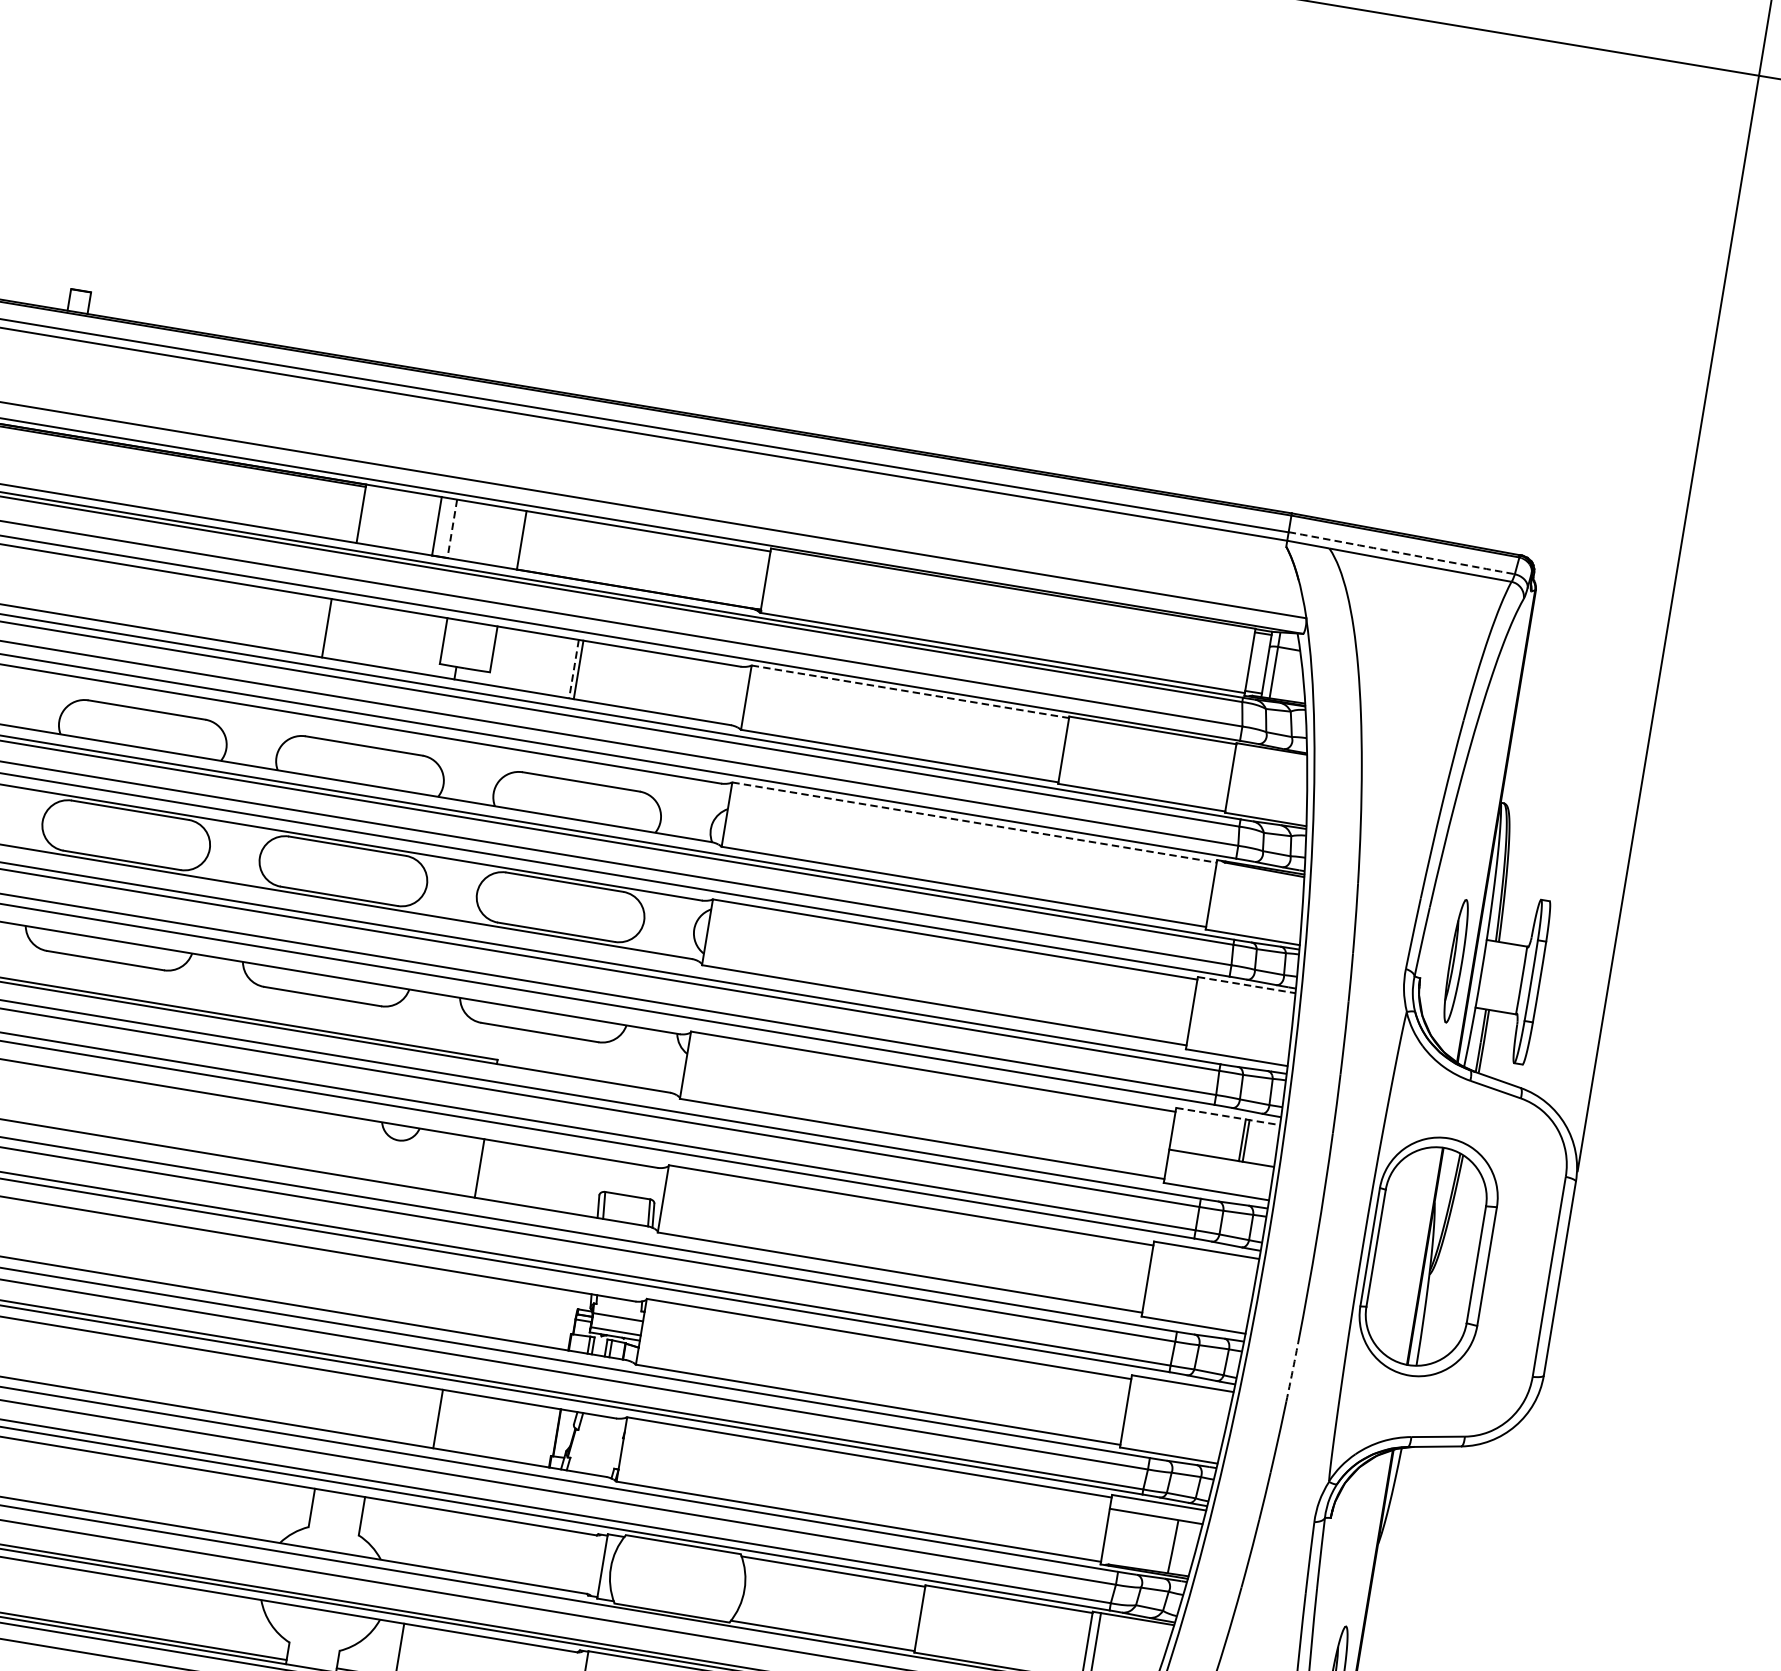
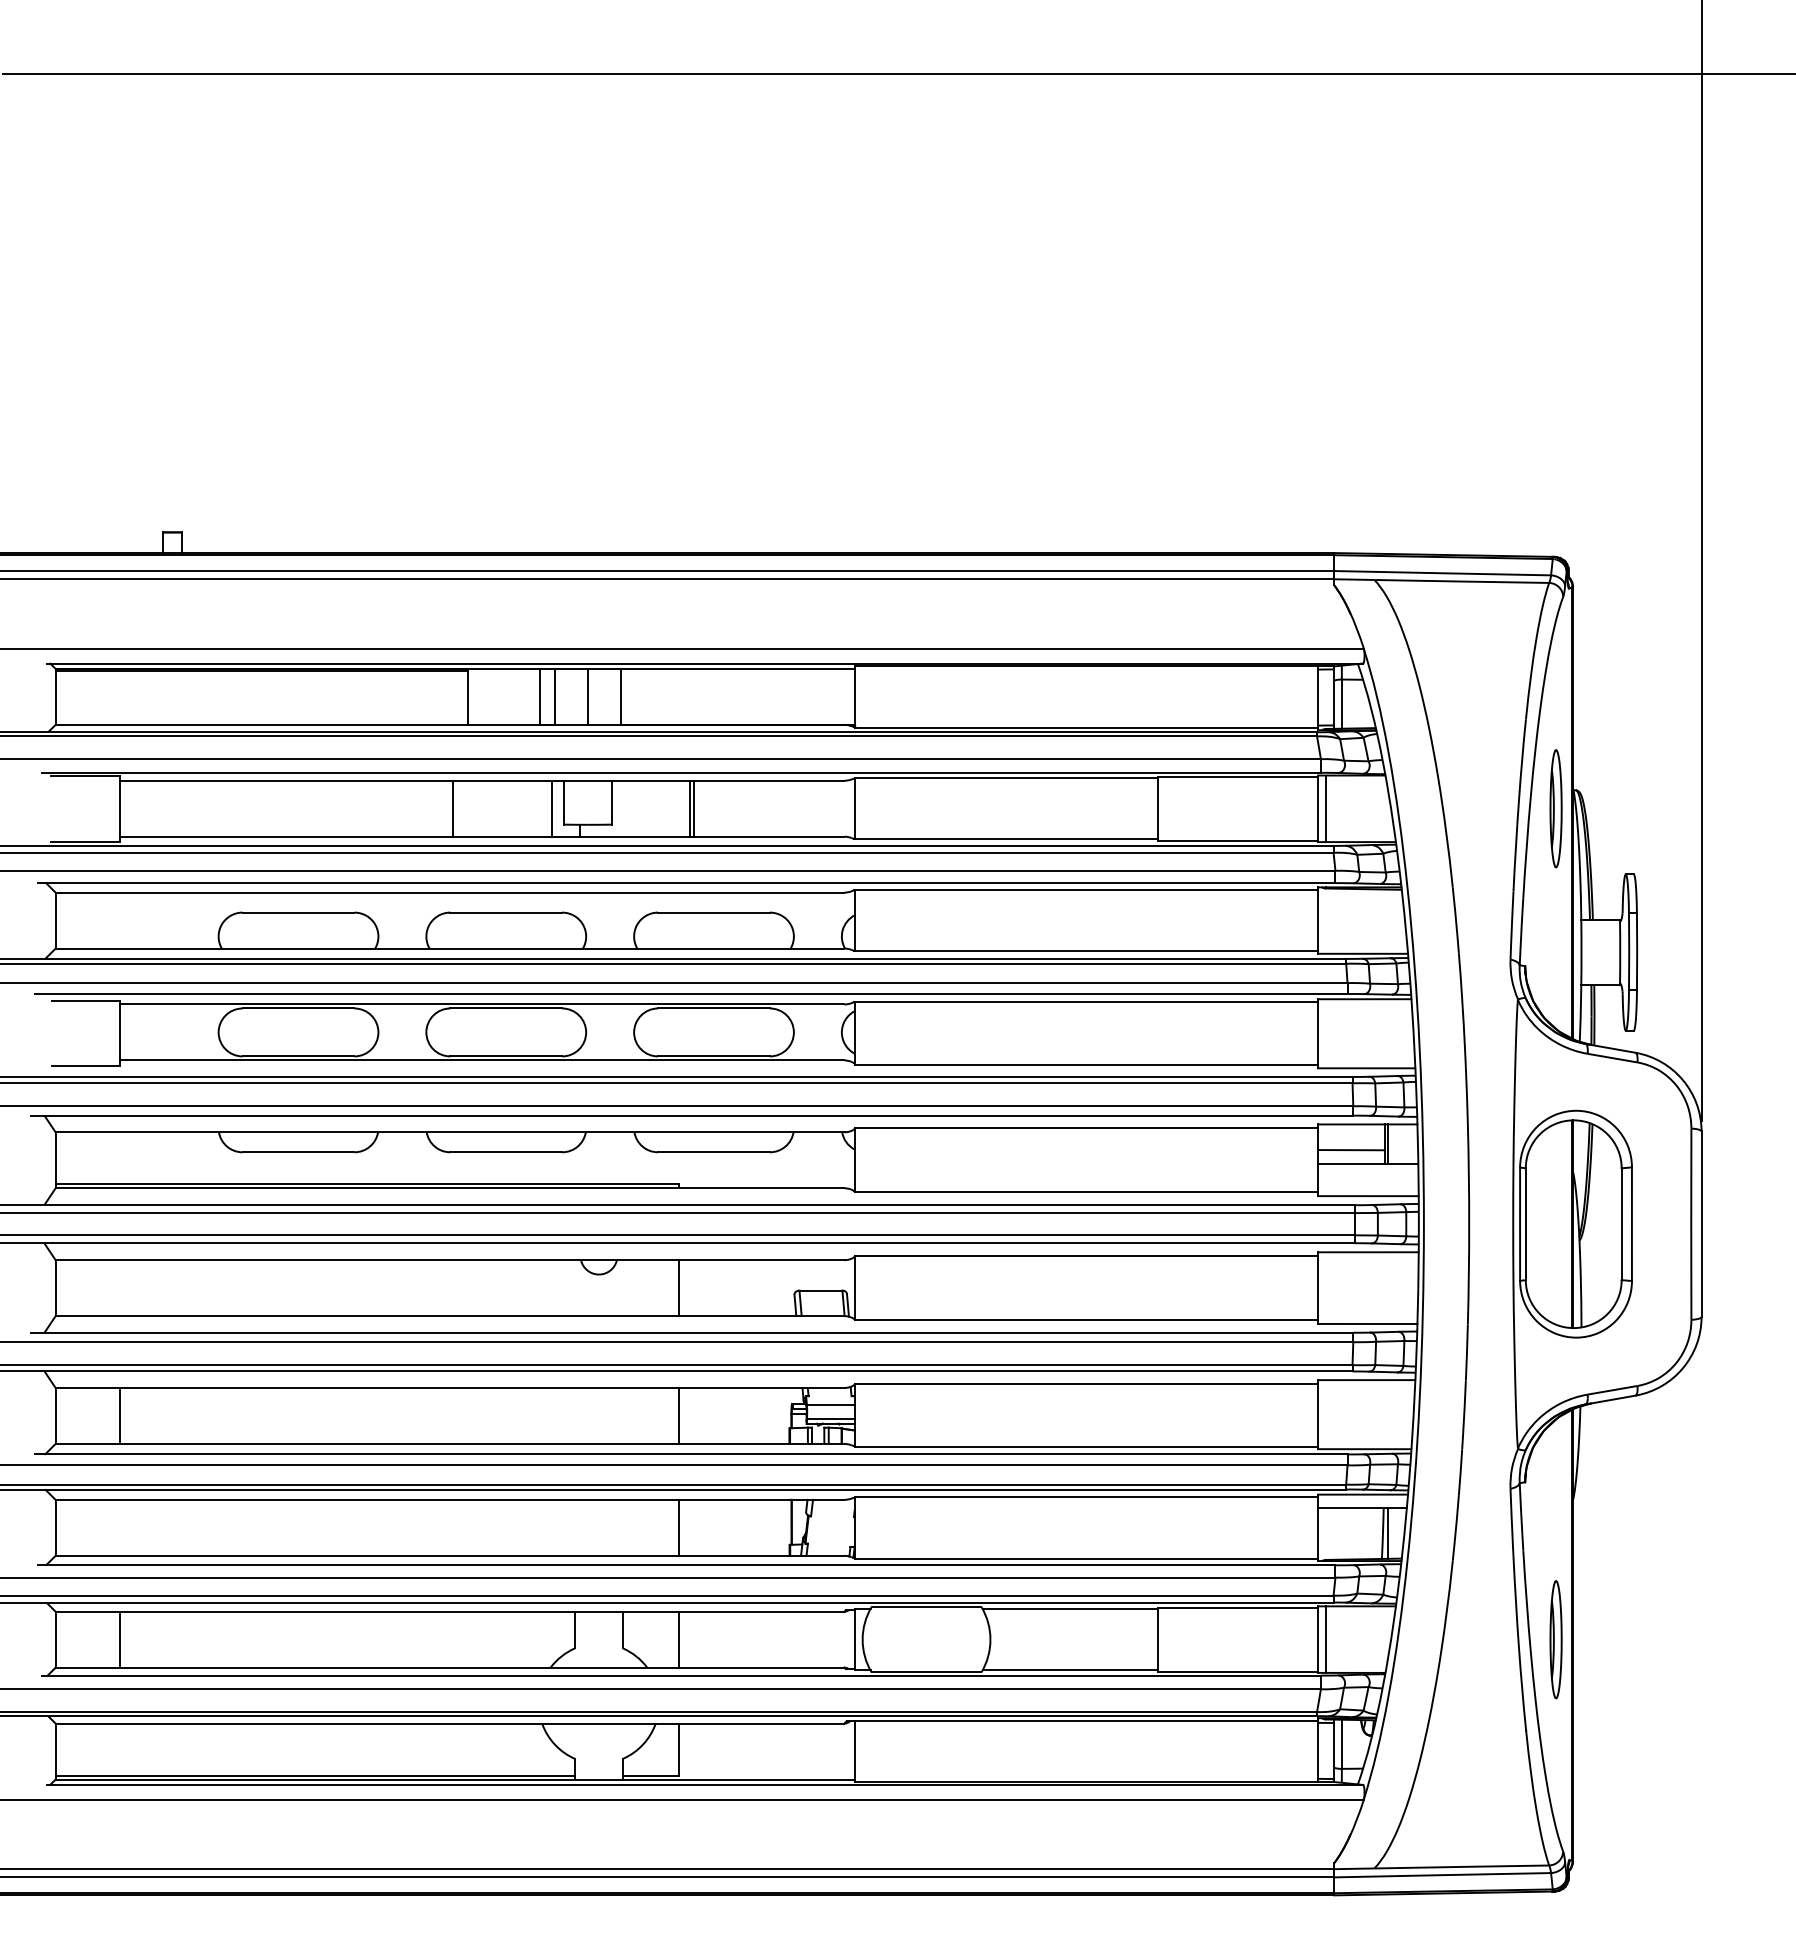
line: (451, 528) -> (554, 696), dashed -> solid
line: (487, 534) -> (588, 696), added
arc: (1401, 553) -> (1442, 573), dashed -> solid
line: (430, 645) -> (552, 808), added
line: (573, 668) -> (689, 808), dashed -> solid
line: (910, 691) -> (1006, 777), dashed -> solid
line: (1238, 778) -> (1325, 808), added
line: (974, 822) -> (1086, 889), dashed -> solid
part: (1455, 960) -> (1555, 808), moved
line: (1246, 985) -> (1364, 999), dashed -> solid
line: (1227, 1116) -> (1367, 1124), dashed -> solid
line: (1206, 1140) -> (1351, 1150), added
line: (457, 1301) -> (678, 1415), added
arc: (1291, 1372) -> (1466, 1352), dashed -> solid
line: (418, 1535) -> (678, 1639), added
line: (1179, 1546) -> (1388, 1532), added

